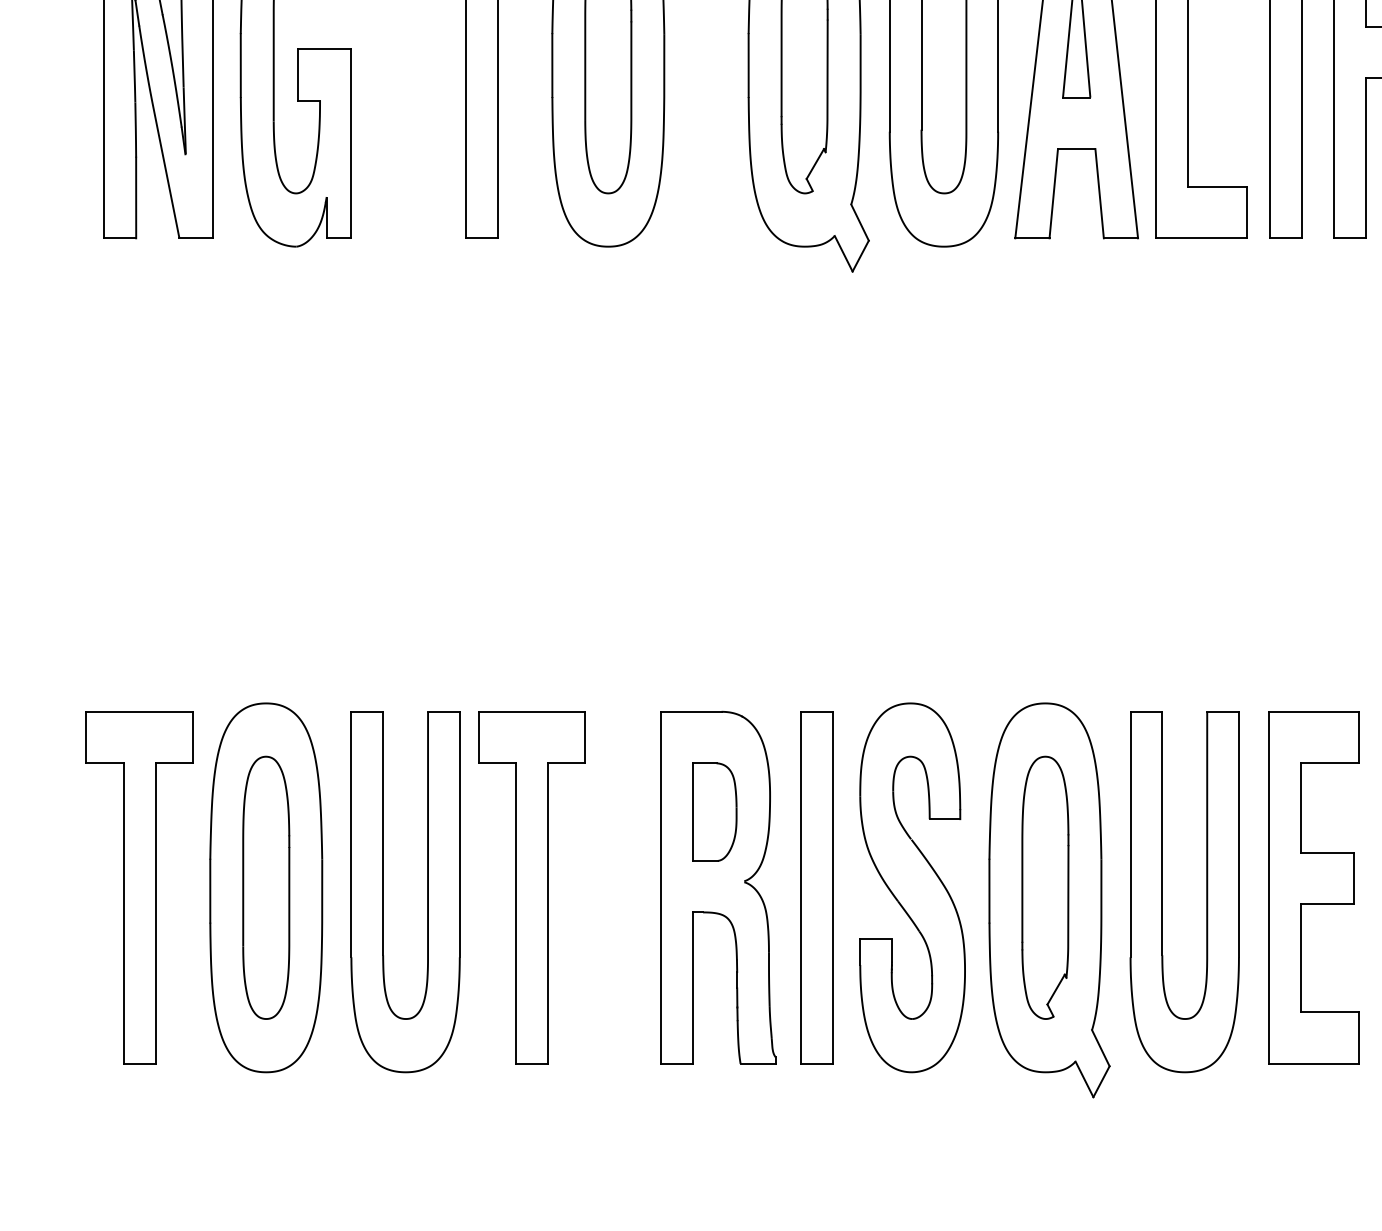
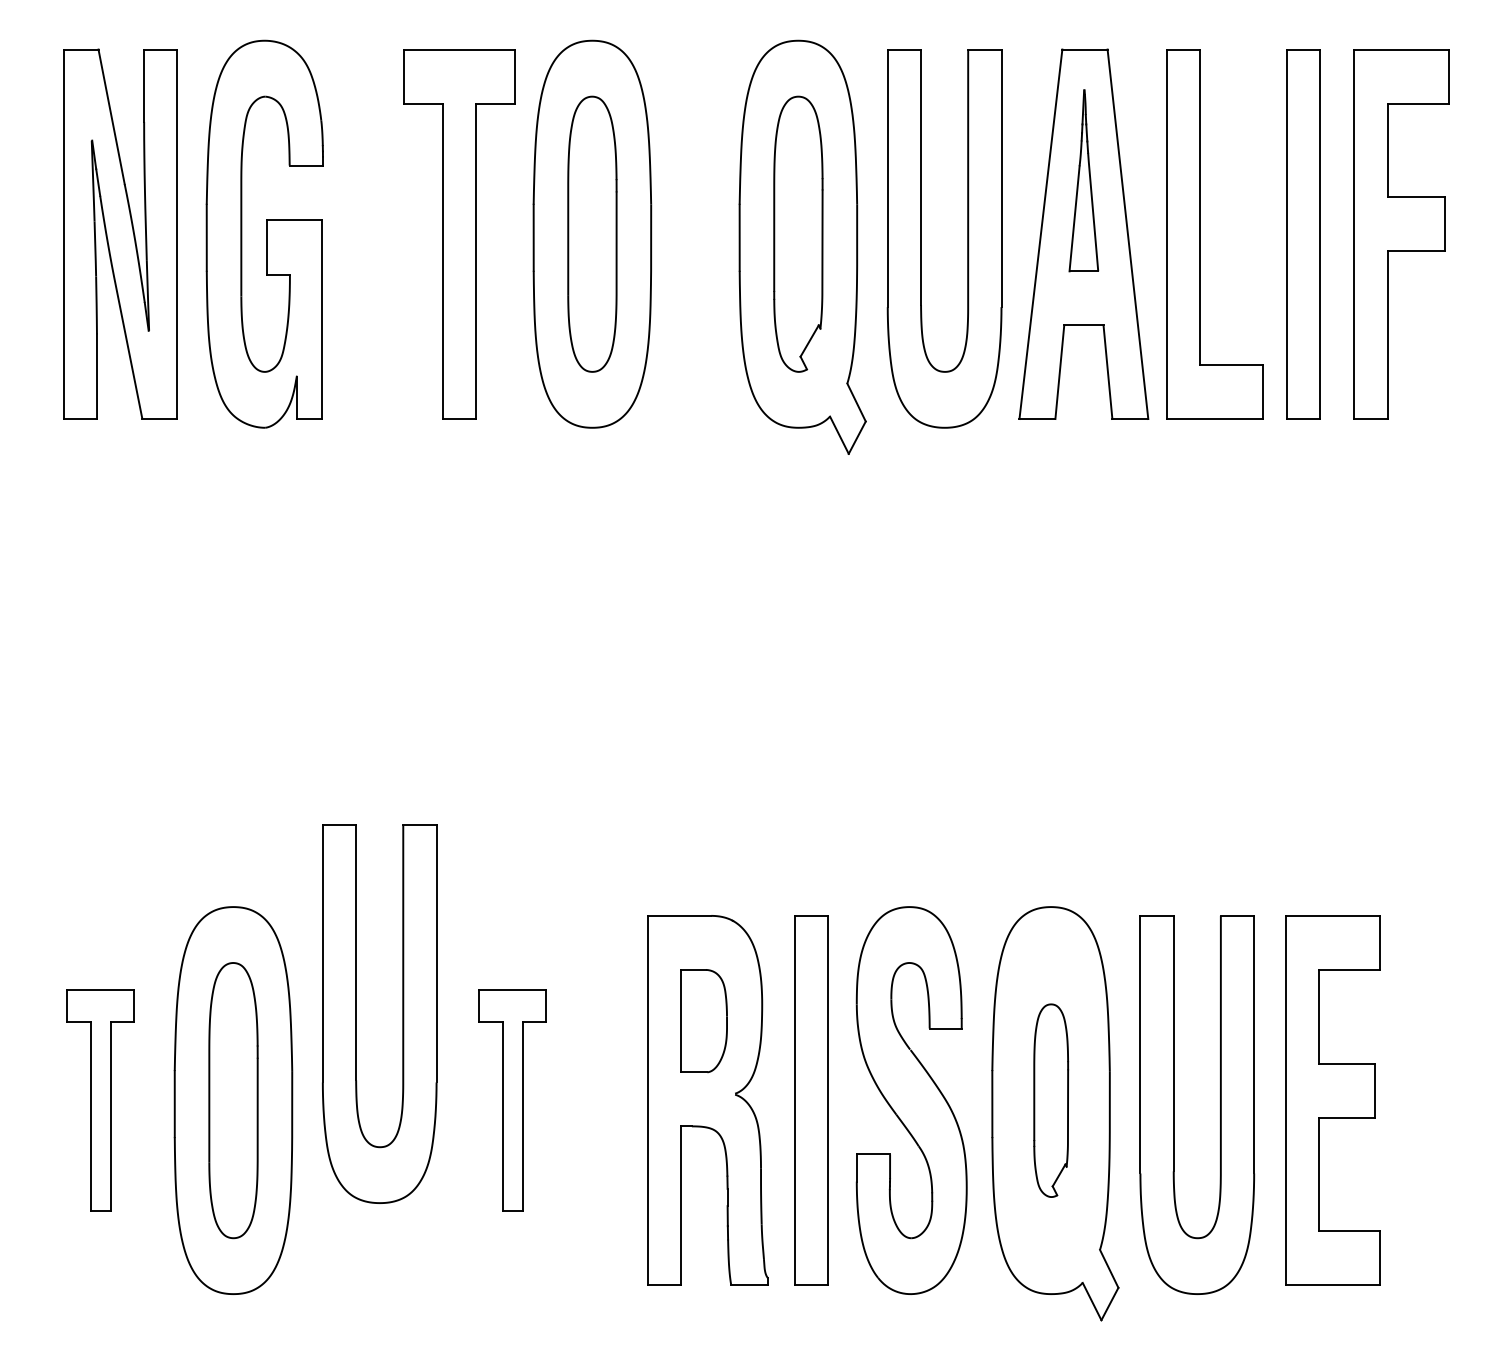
part: (139, 887) -> (100, 1100), size x0.6
part: (532, 887) -> (512, 1100), size x0.6
part: (1045, 887) -> (1051, 1100), size x0.7
part: (383, 891) -> (356, 1013), moved

